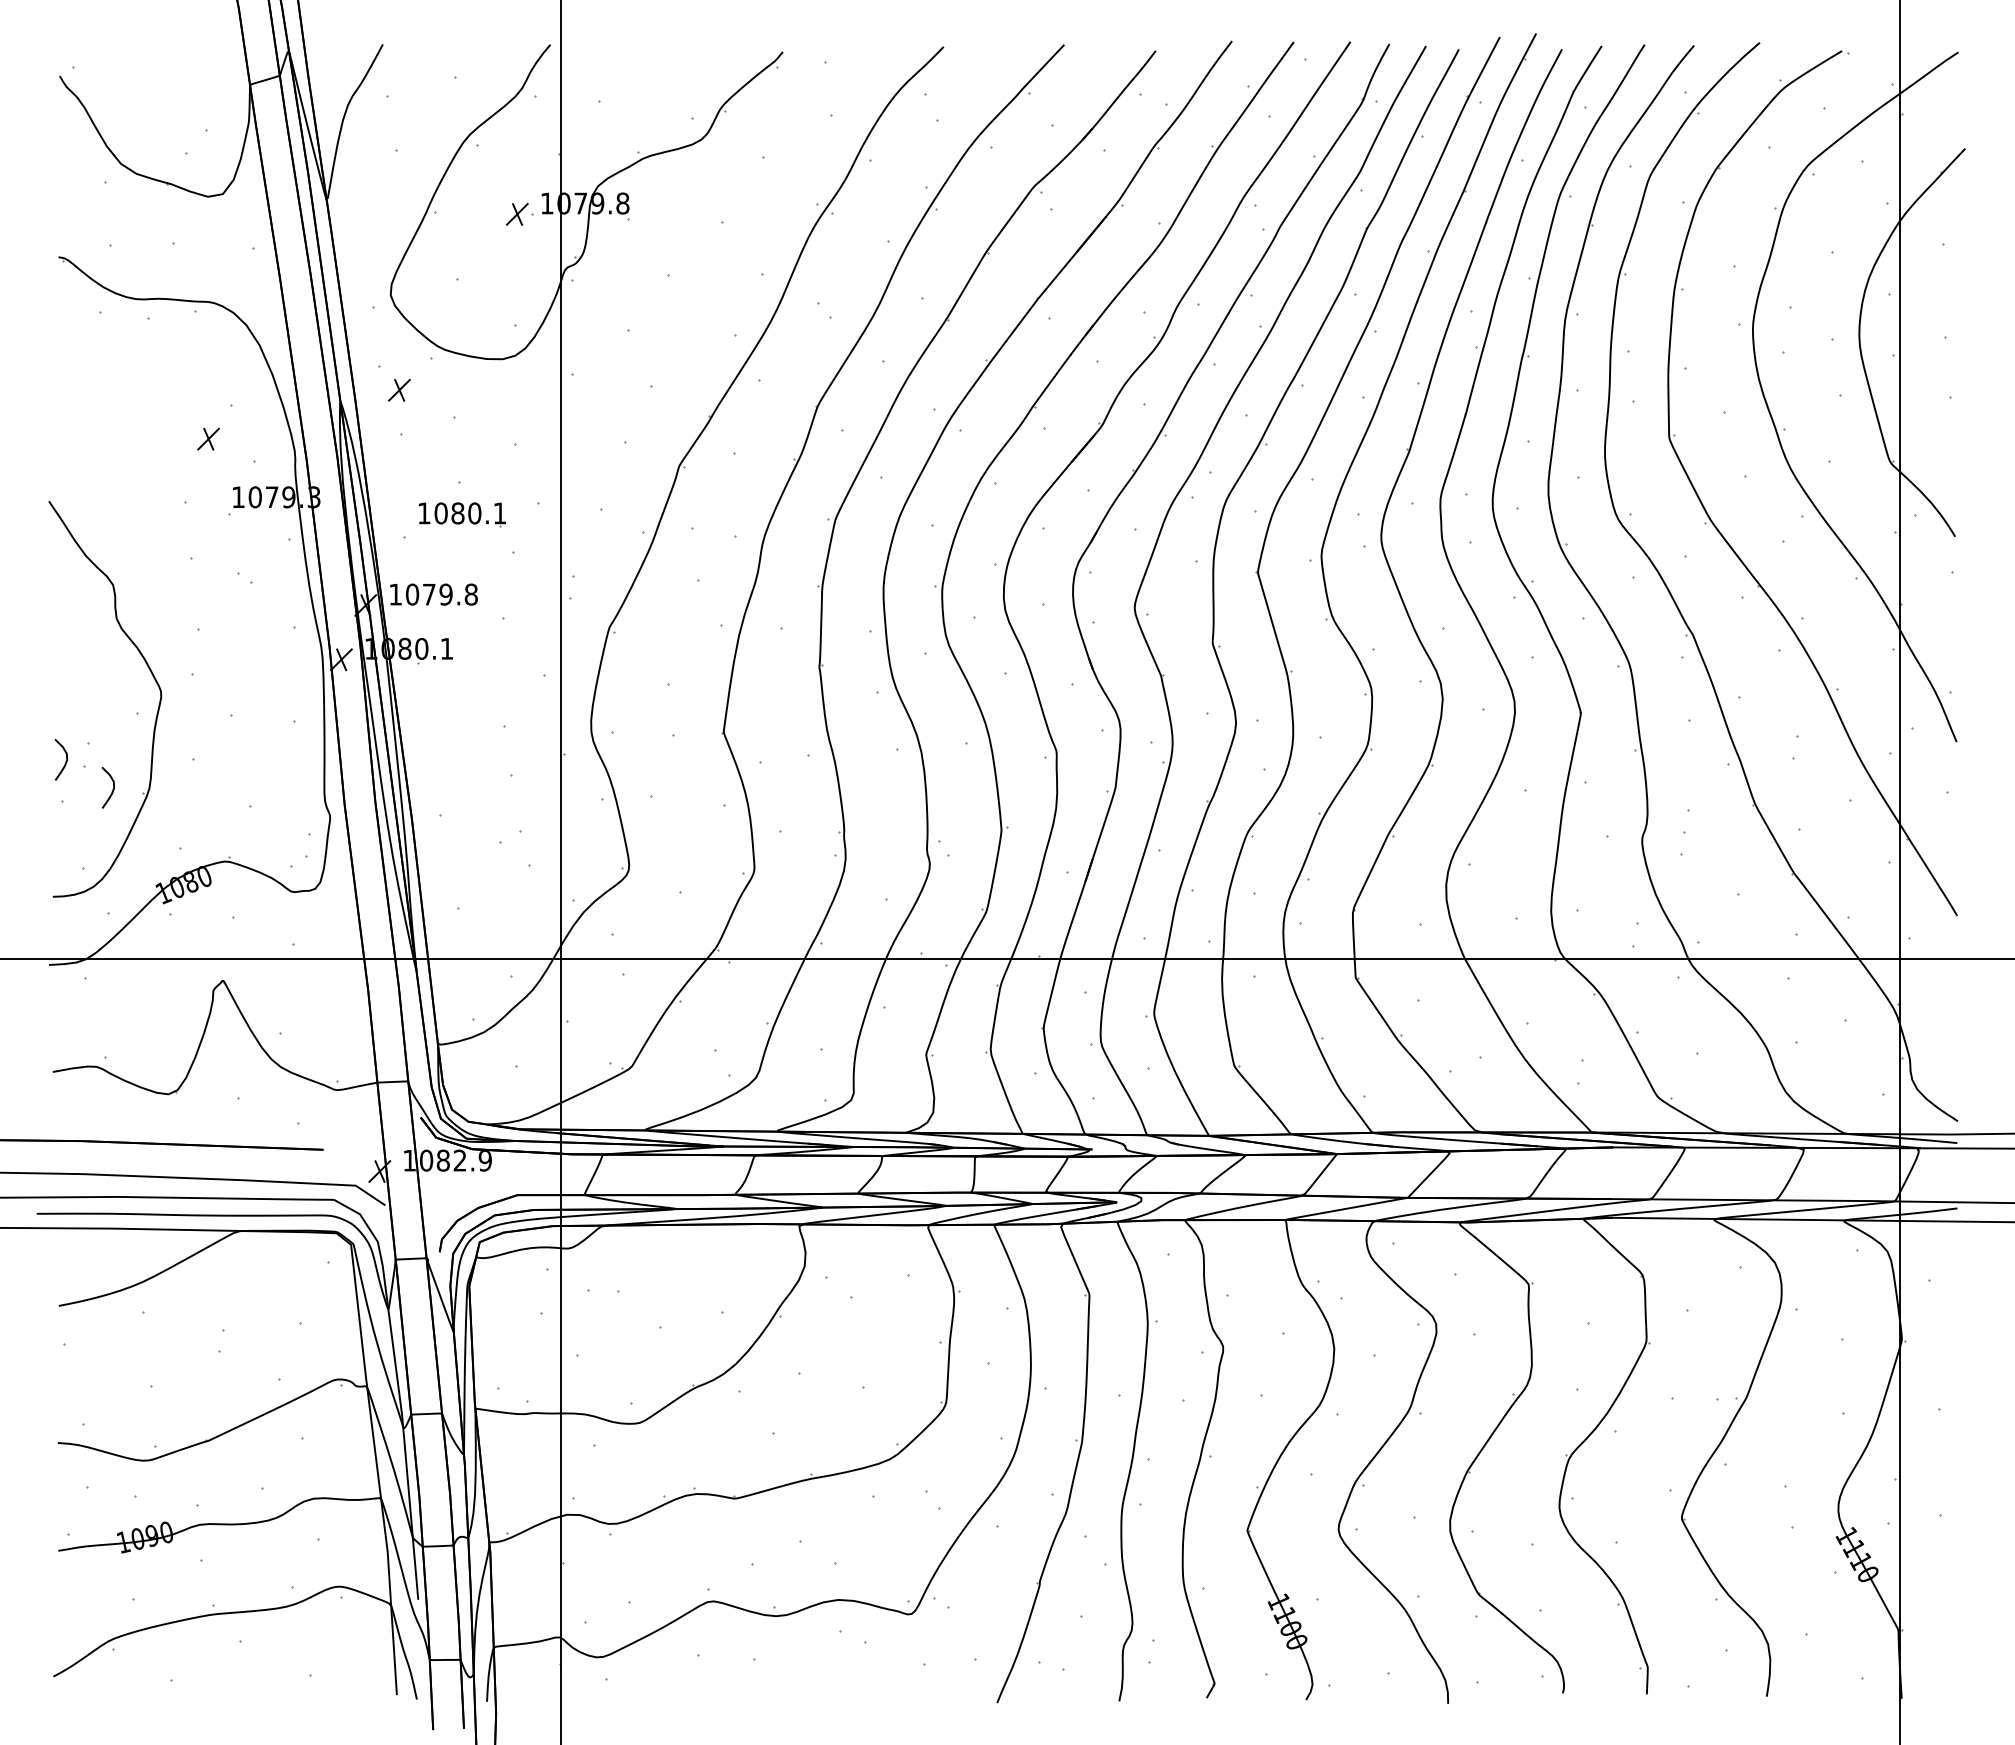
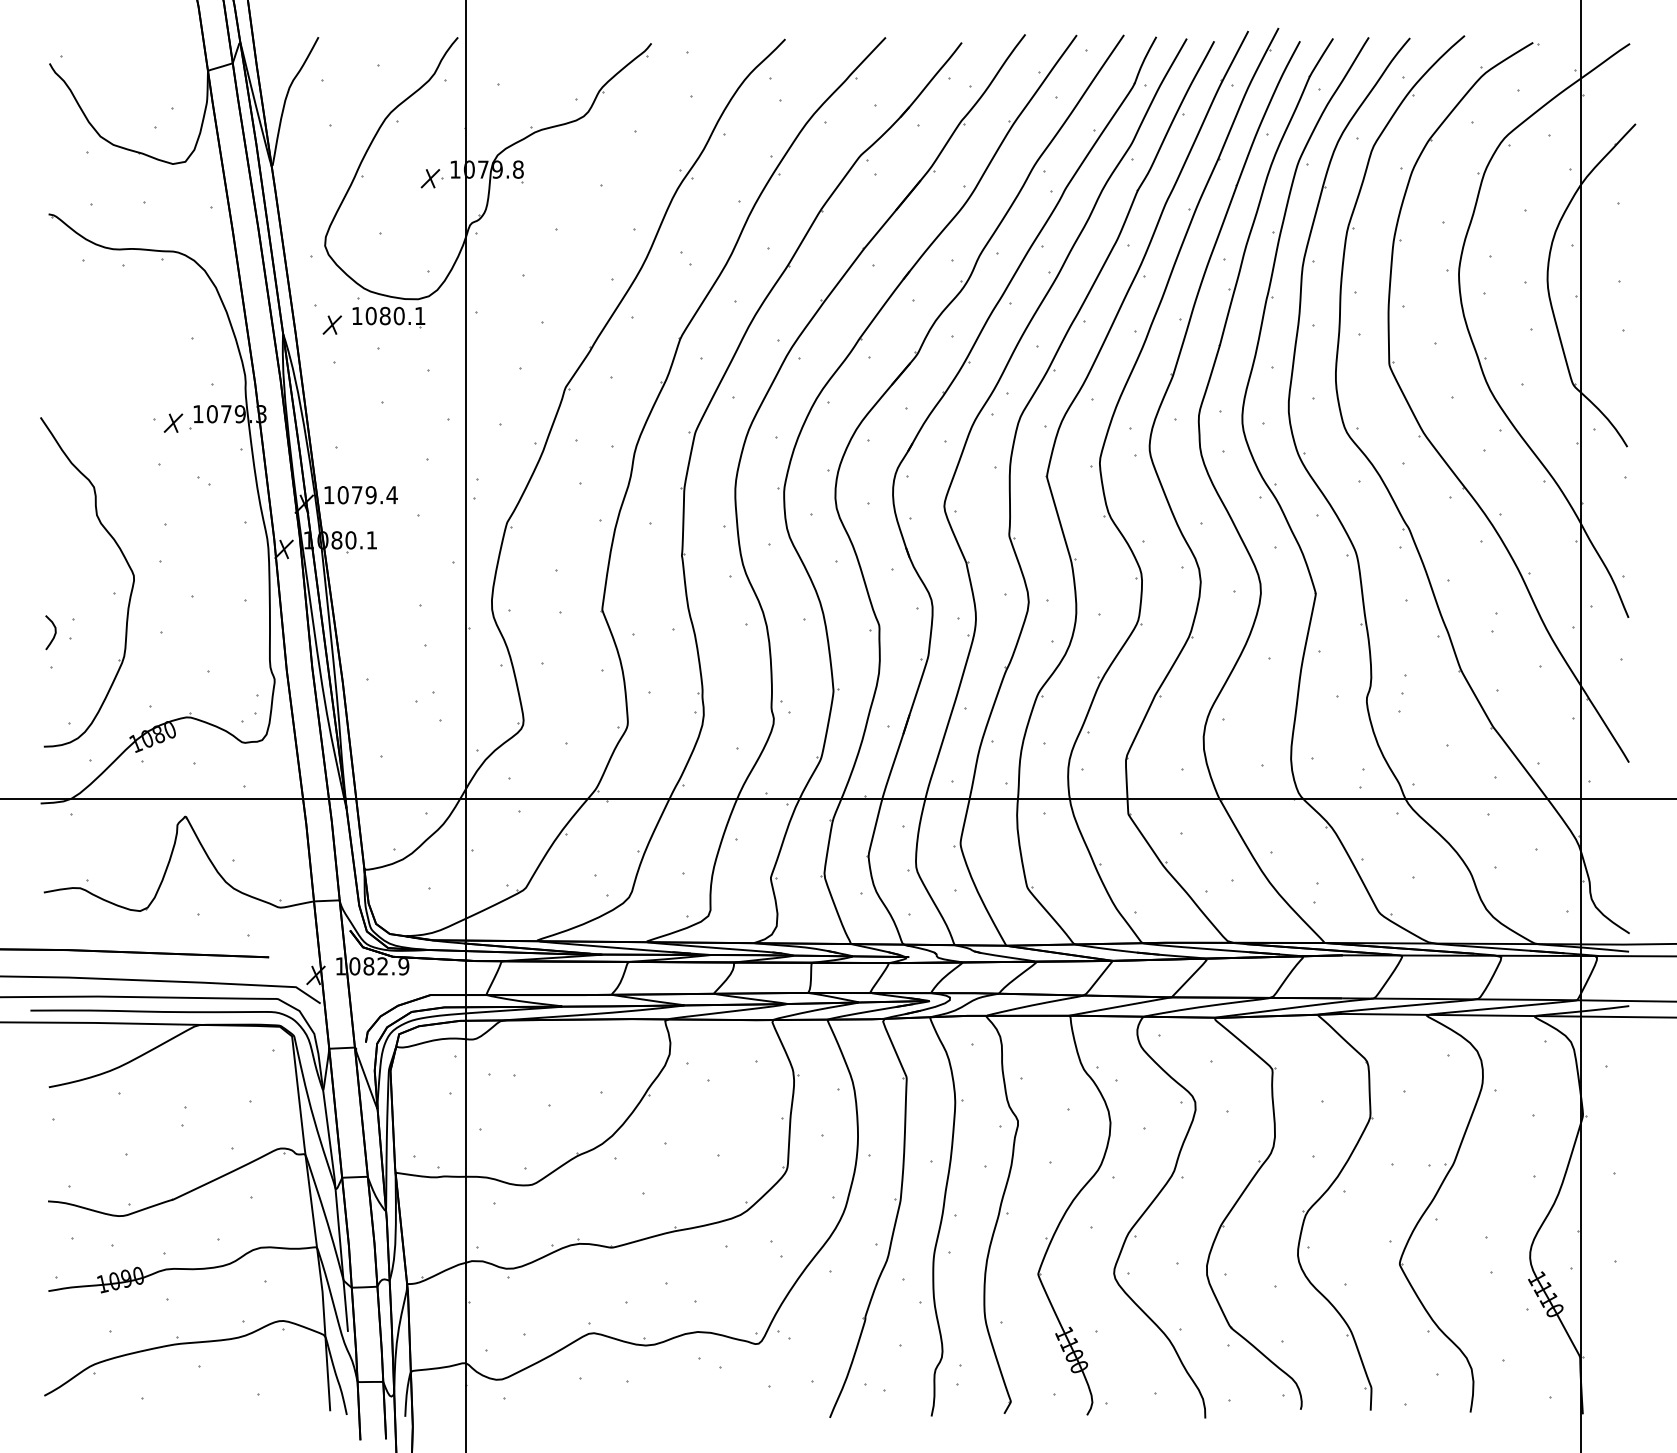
part: (208, 438) -> (173, 422), moved
part: (462, 514) -> (389, 316), moved
text: (471, 594) -> (392, 495), 1079.8 -> 1079.4
curve: (112, 789) -> (93, 657), removed

